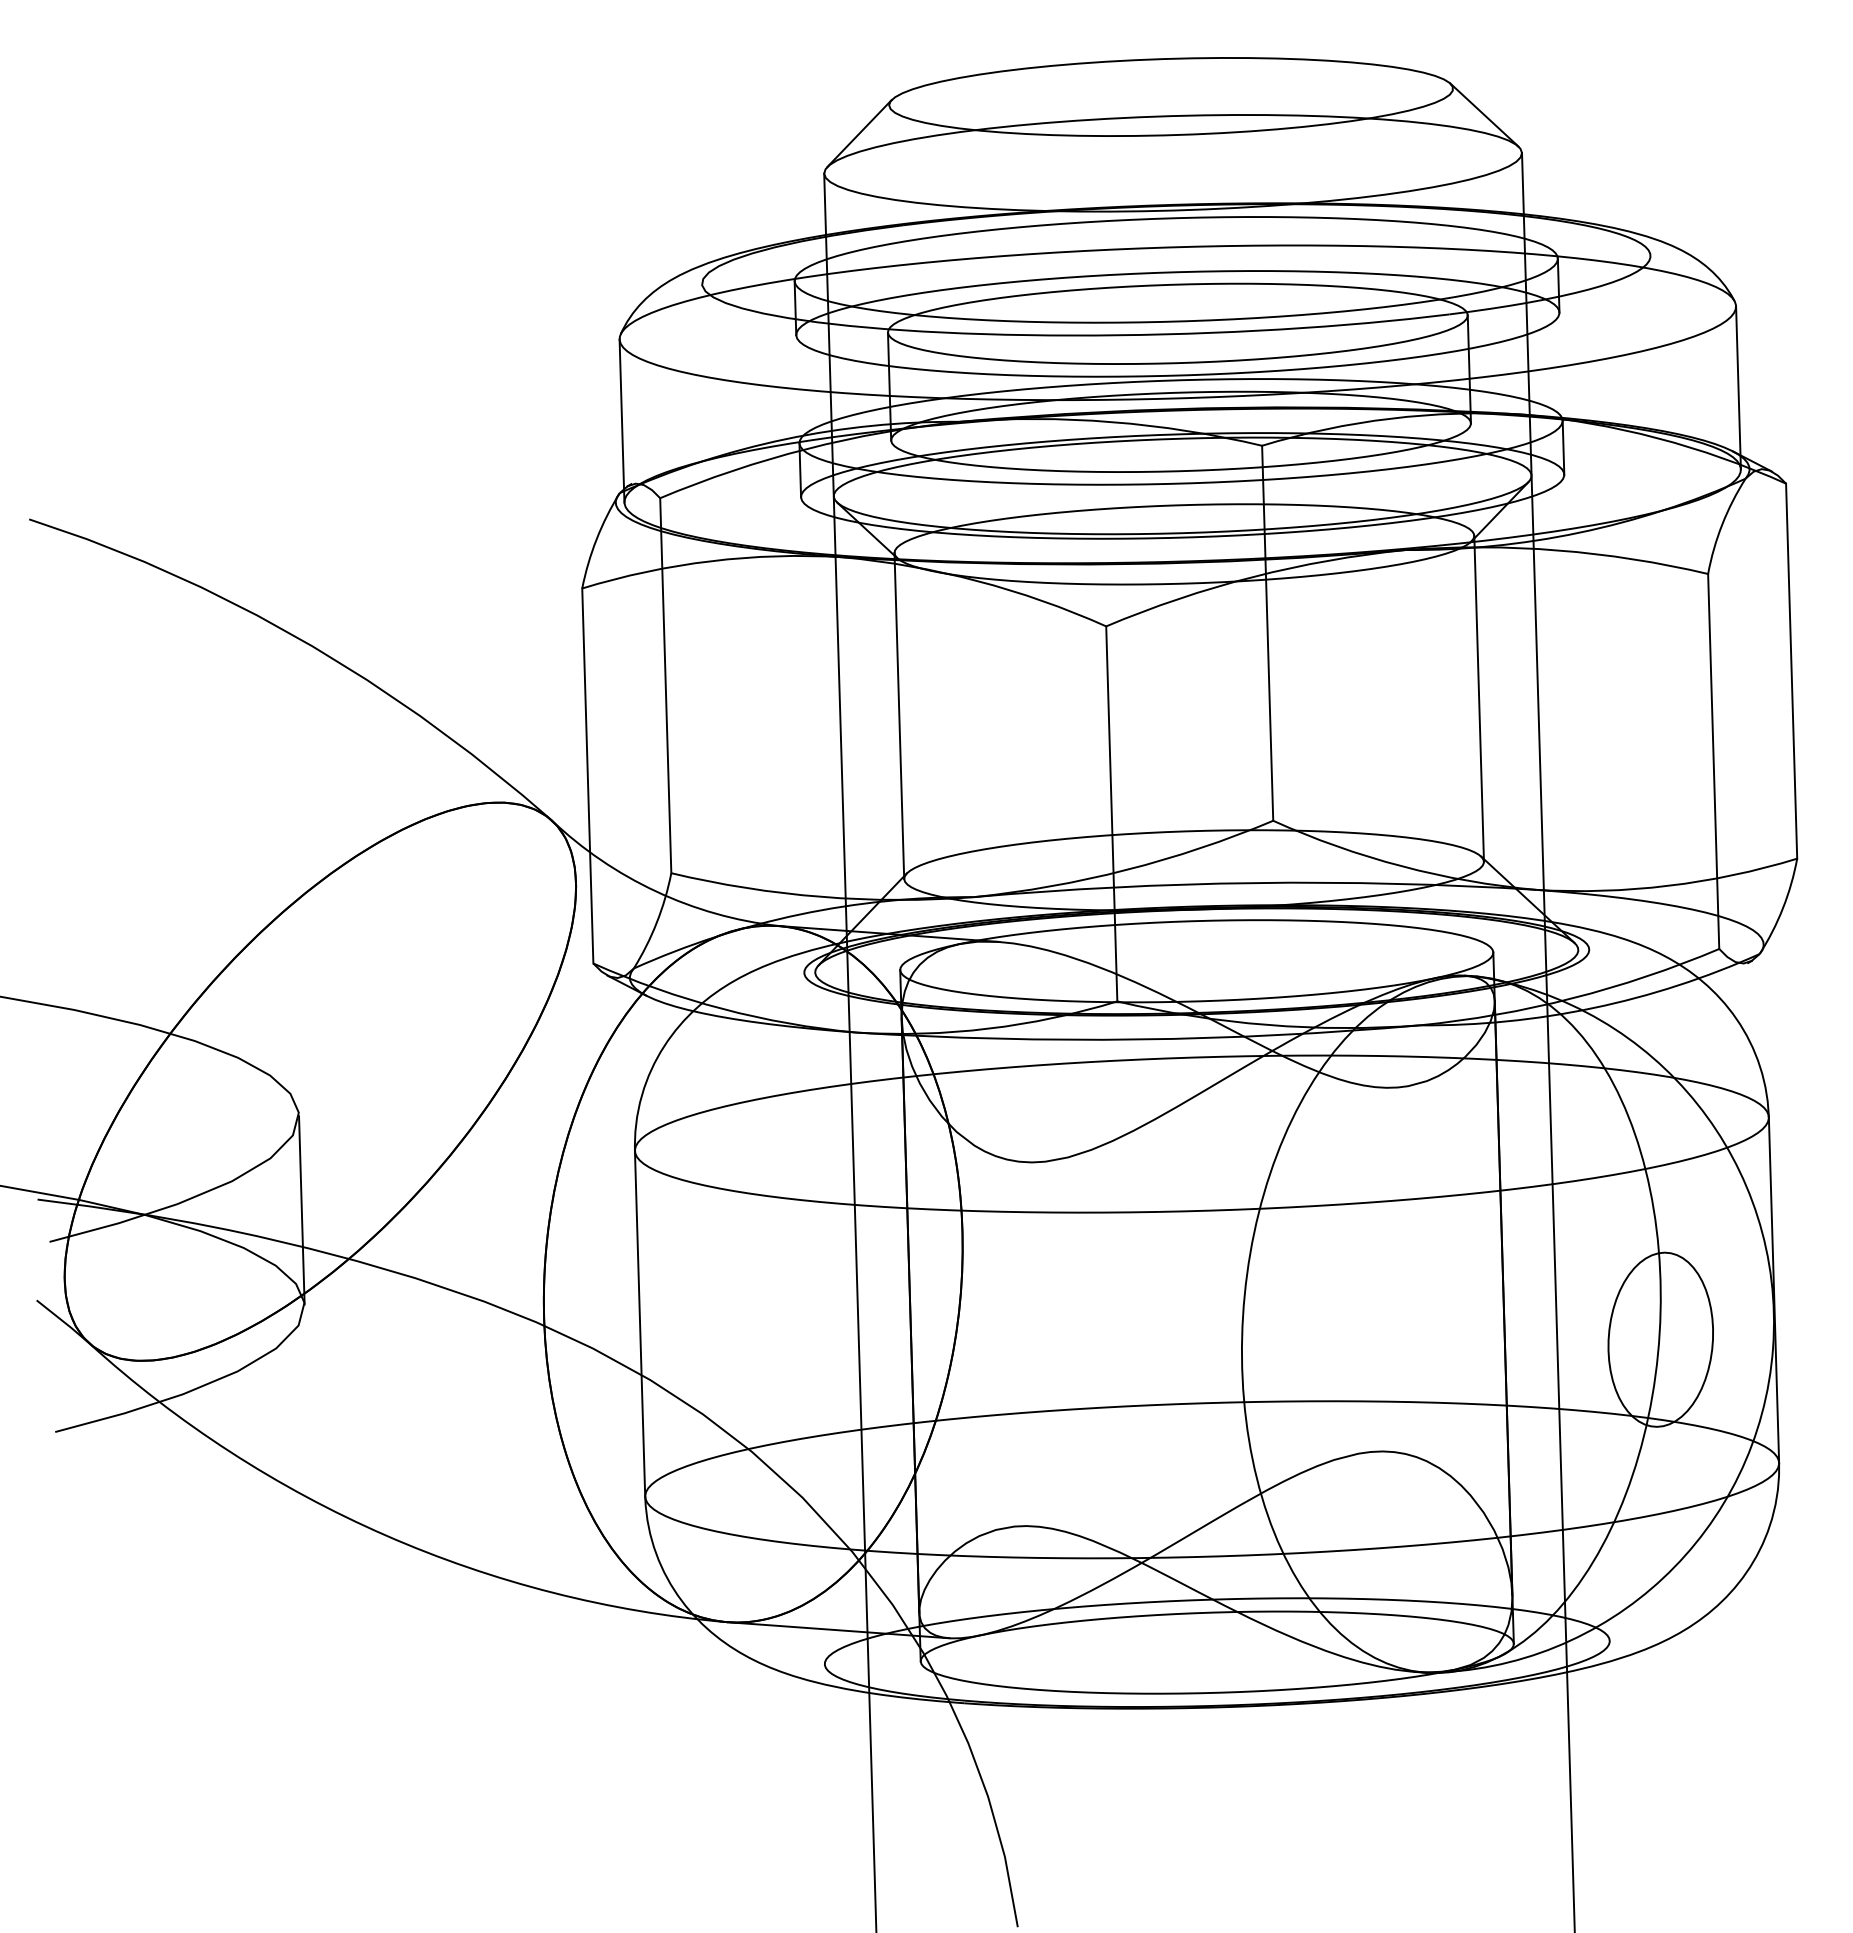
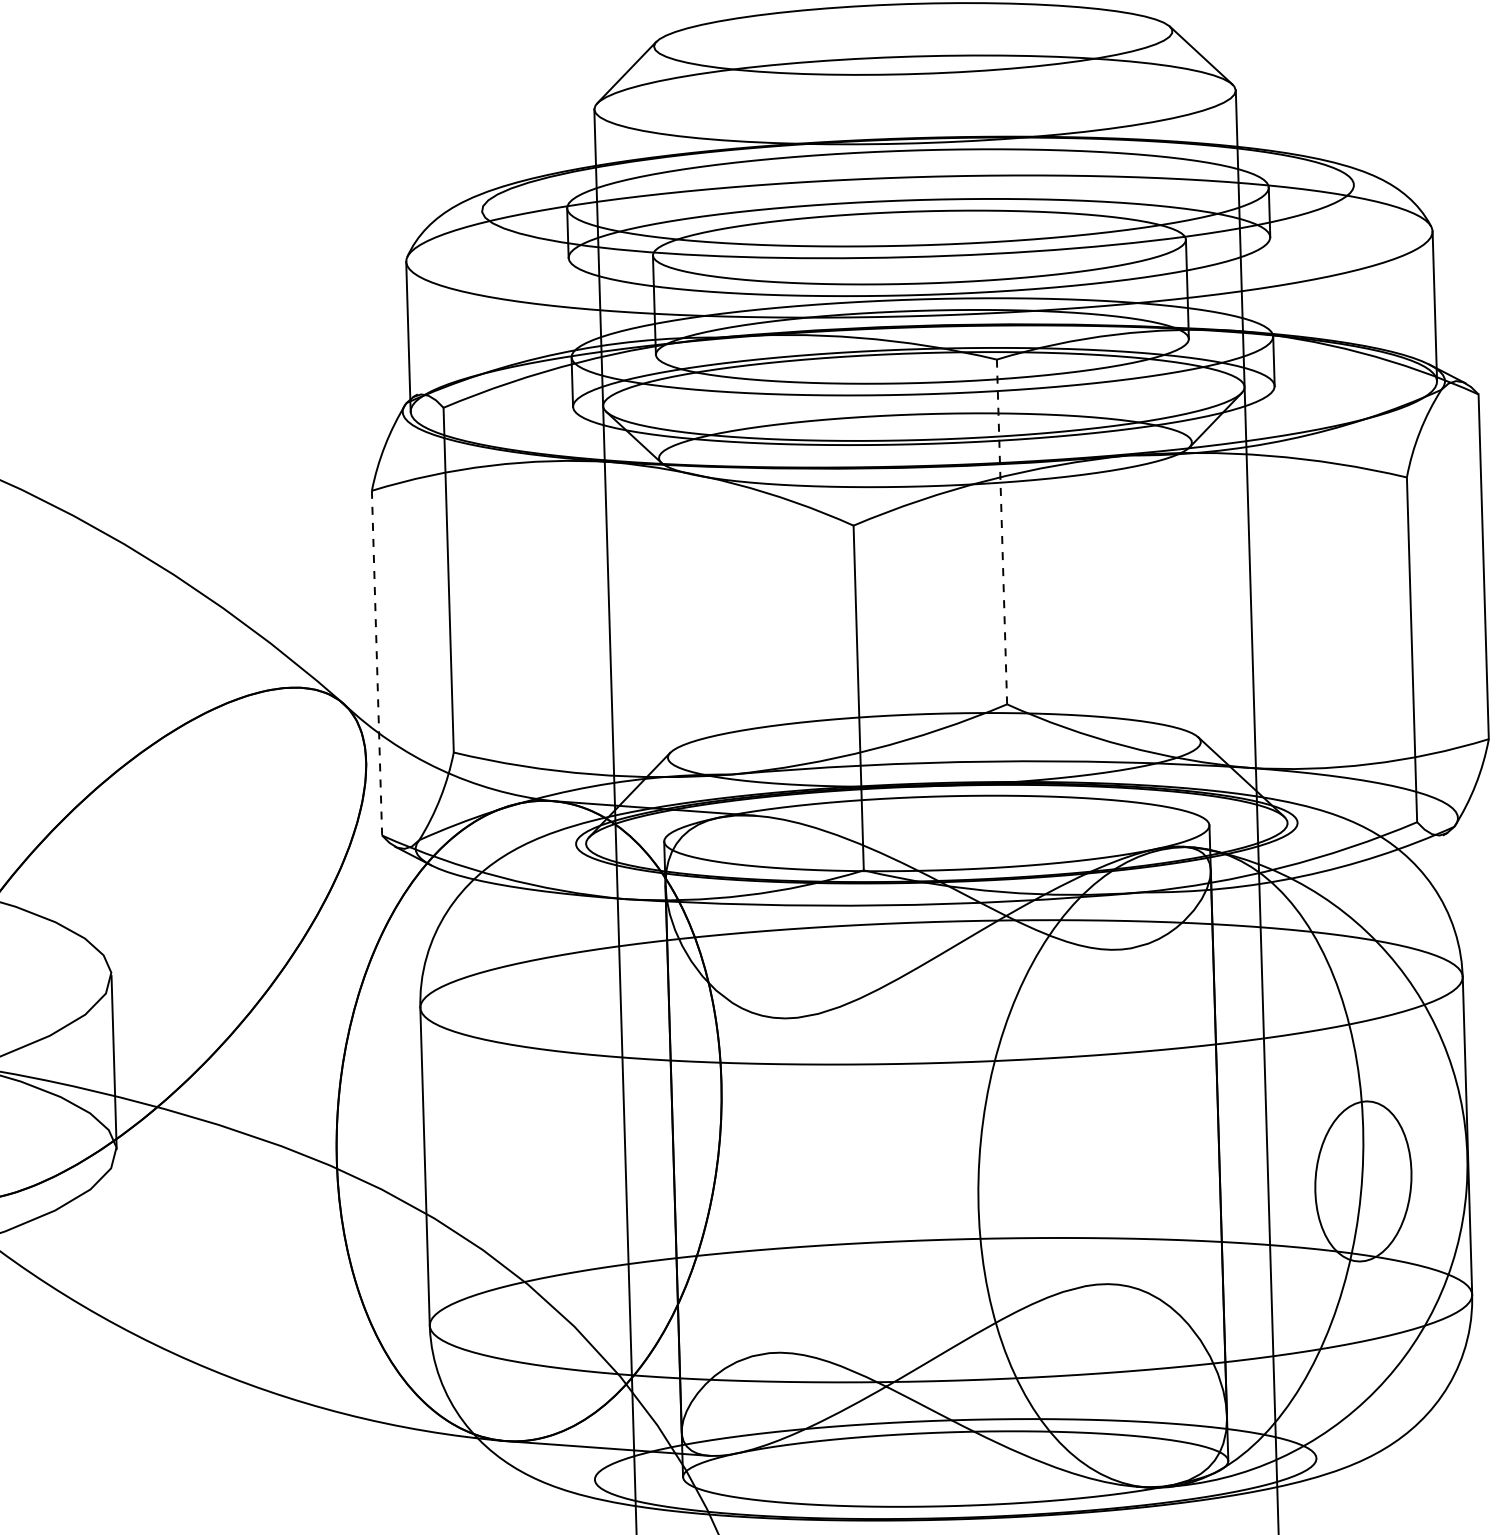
line: (1267, 633) -> (1001, 532), solid -> dashed
line: (1478, 698) -> (1195, 591), removed
line: (899, 715) -> (663, 607), removed
line: (587, 776) -> (376, 663), solid -> dashed

